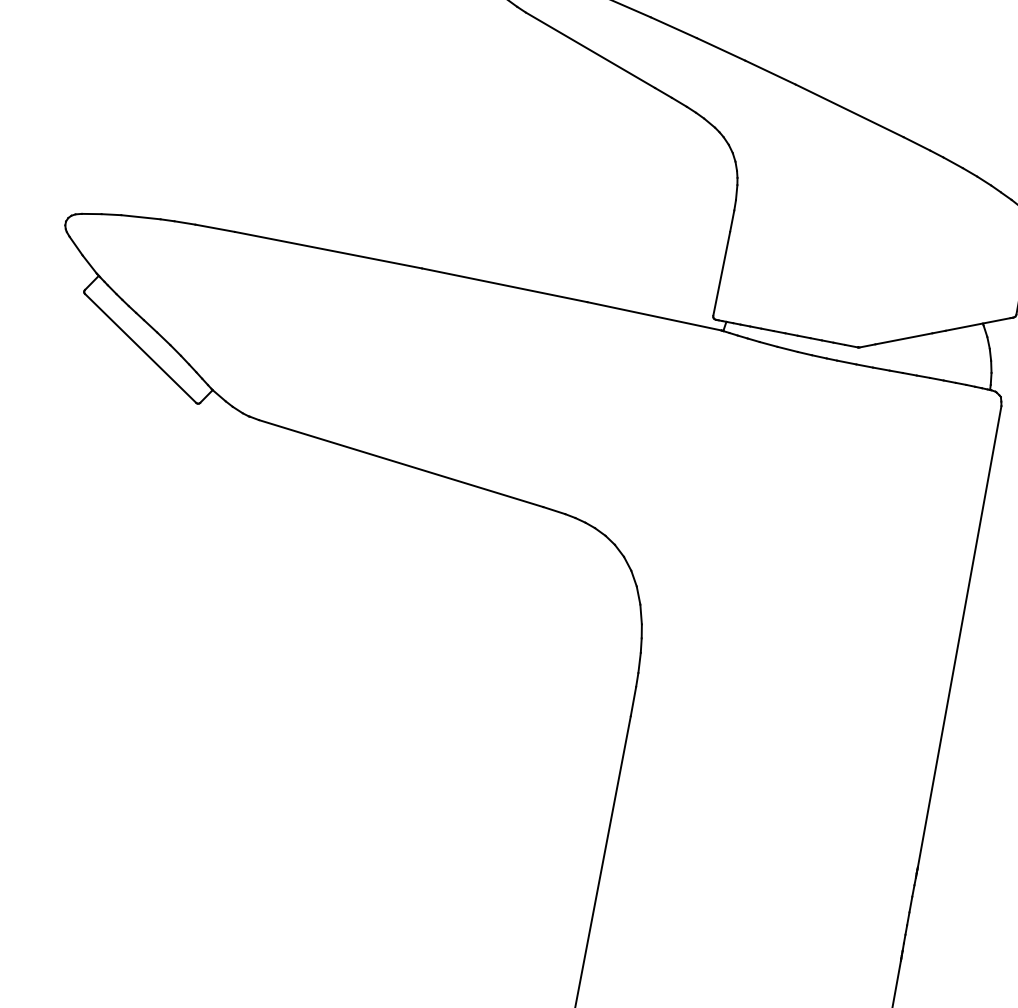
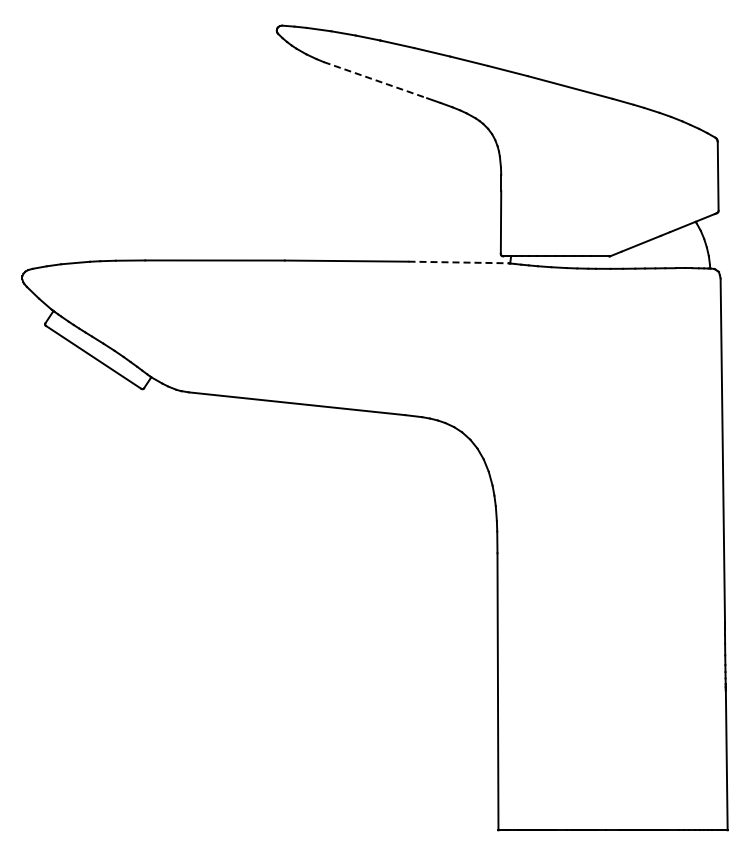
line: (590, 50) -> (375, 80), solid -> dashed
line: (655, 316) -> (459, 262), solid -> dashed

